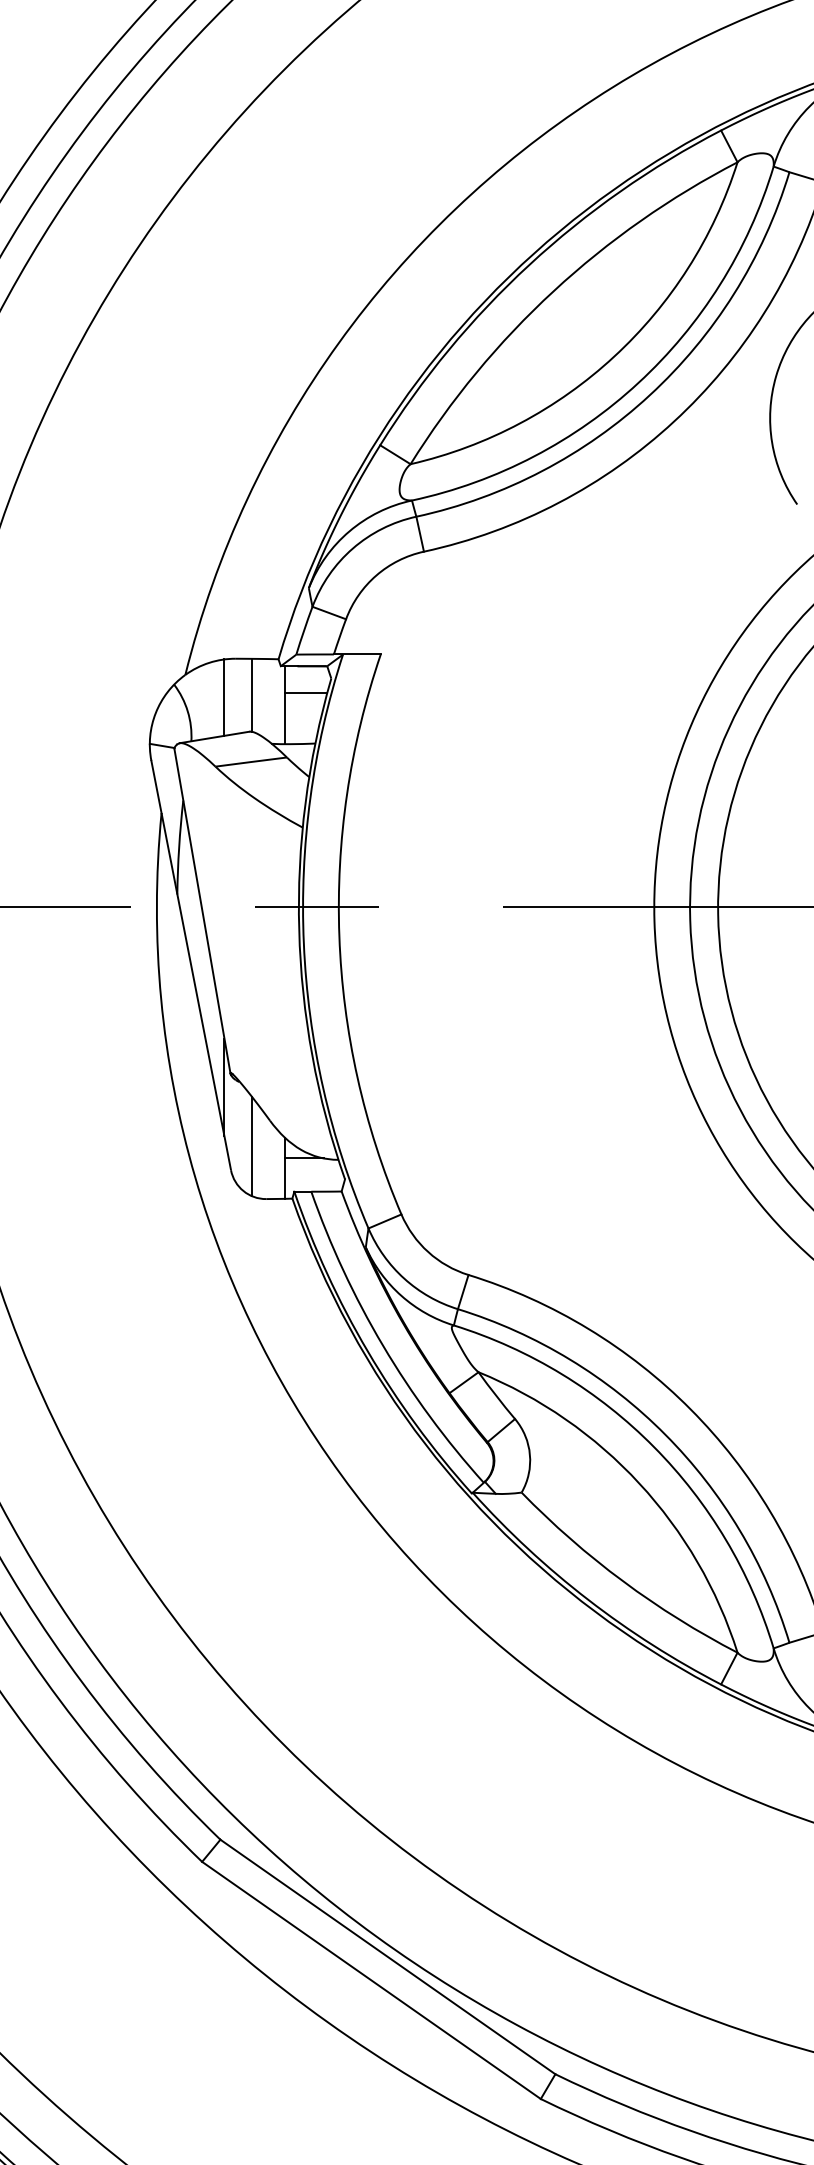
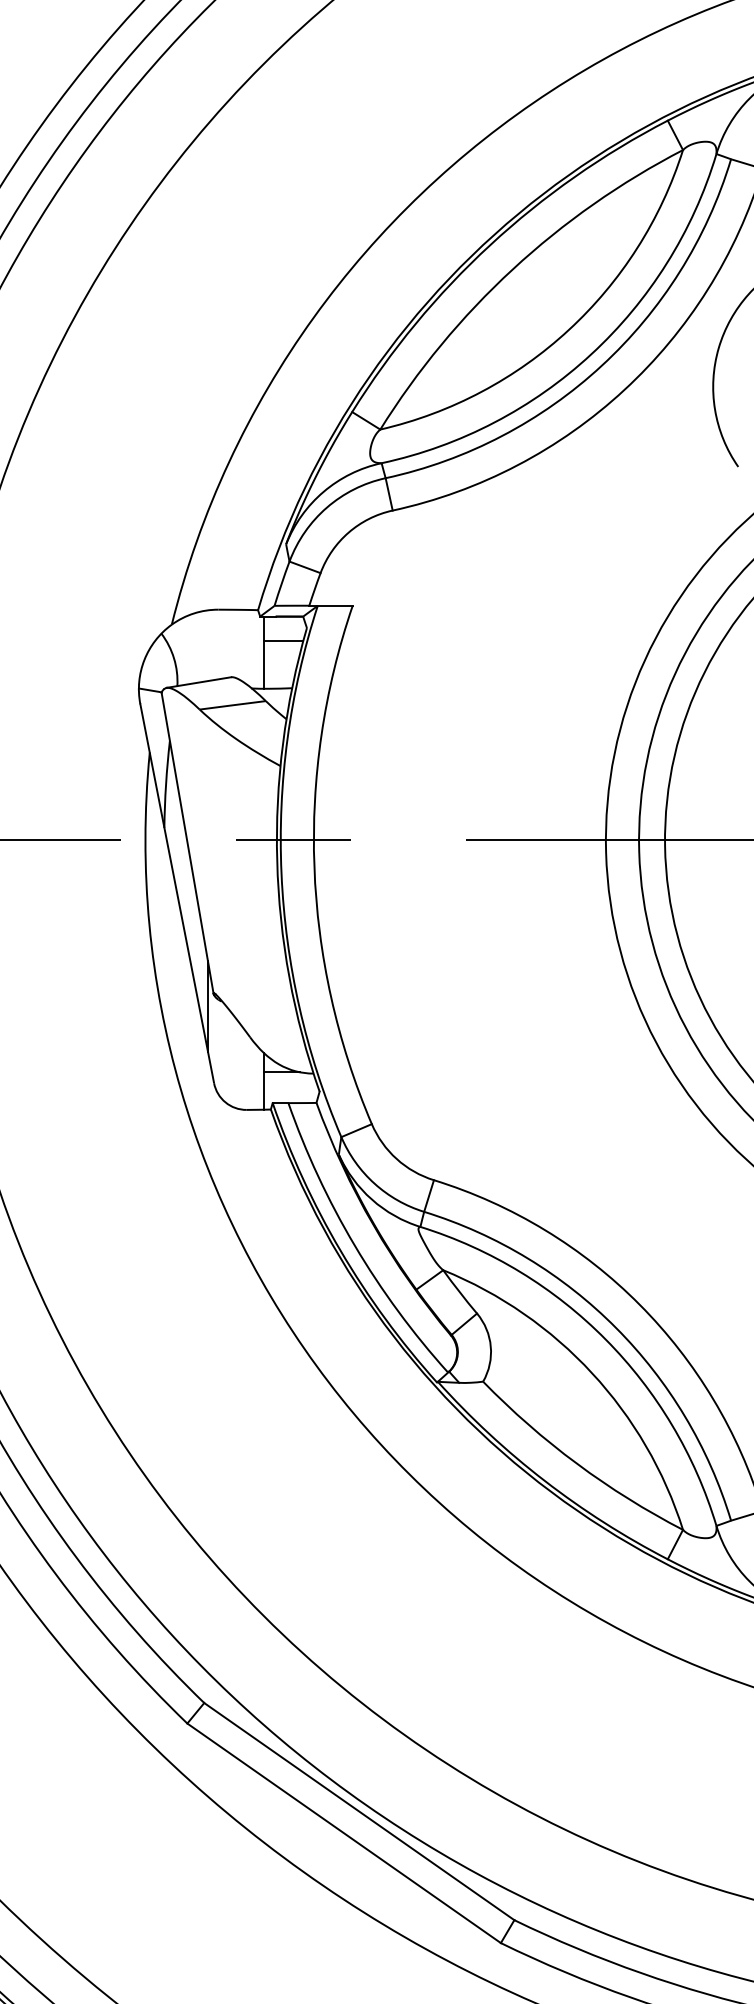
line: (251, 694) -> (233, 642), removed
line: (224, 697) -> (208, 645), removed
line: (251, 1146) -> (233, 1061), removed

